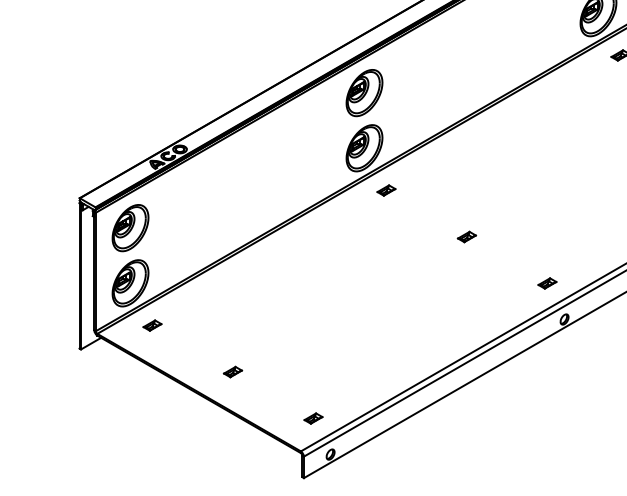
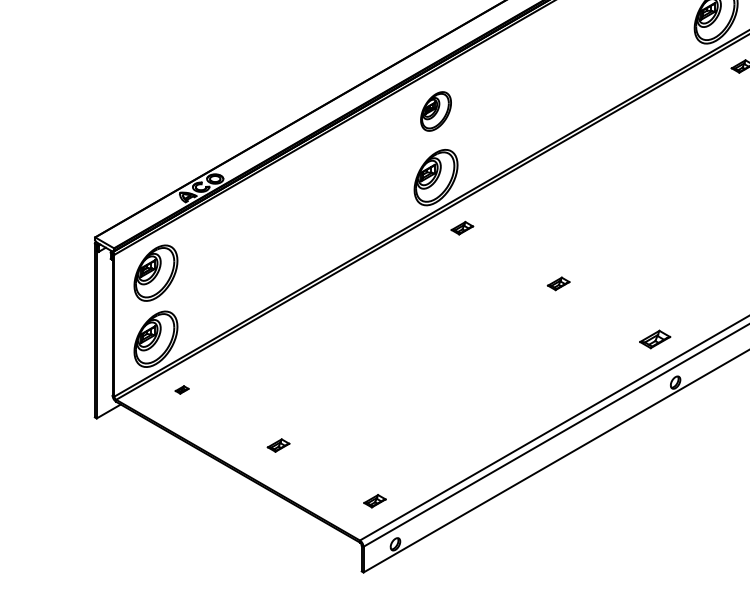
part: (364, 93) -> (435, 111), size x0.7
part: (546, 283) -> (654, 339), size x1.4
part: (151, 325) -> (181, 389), size x0.6

